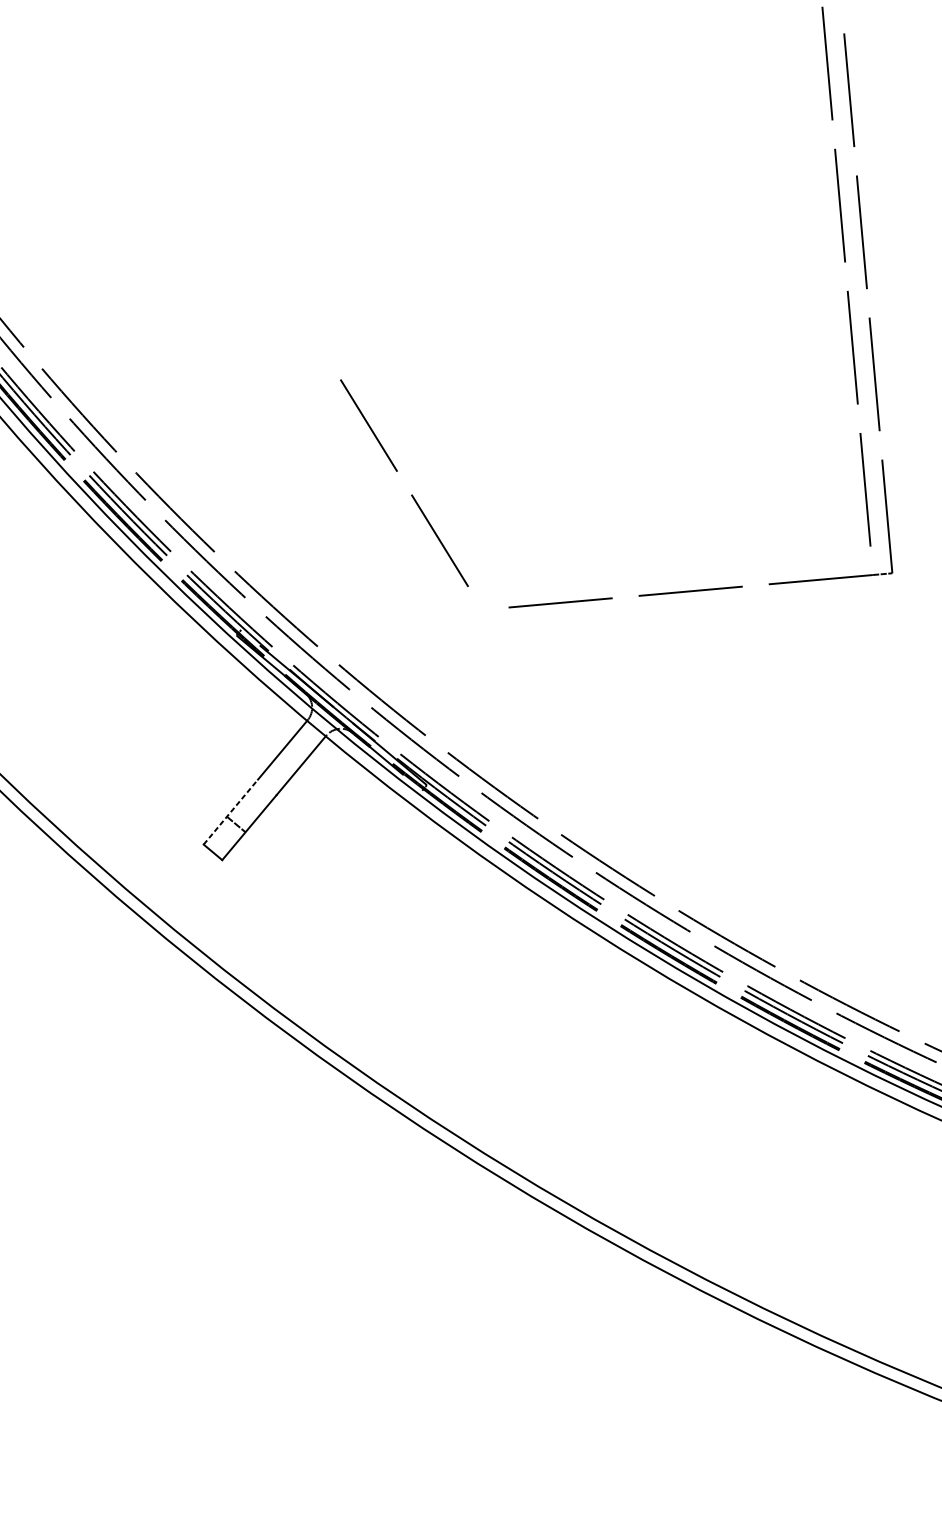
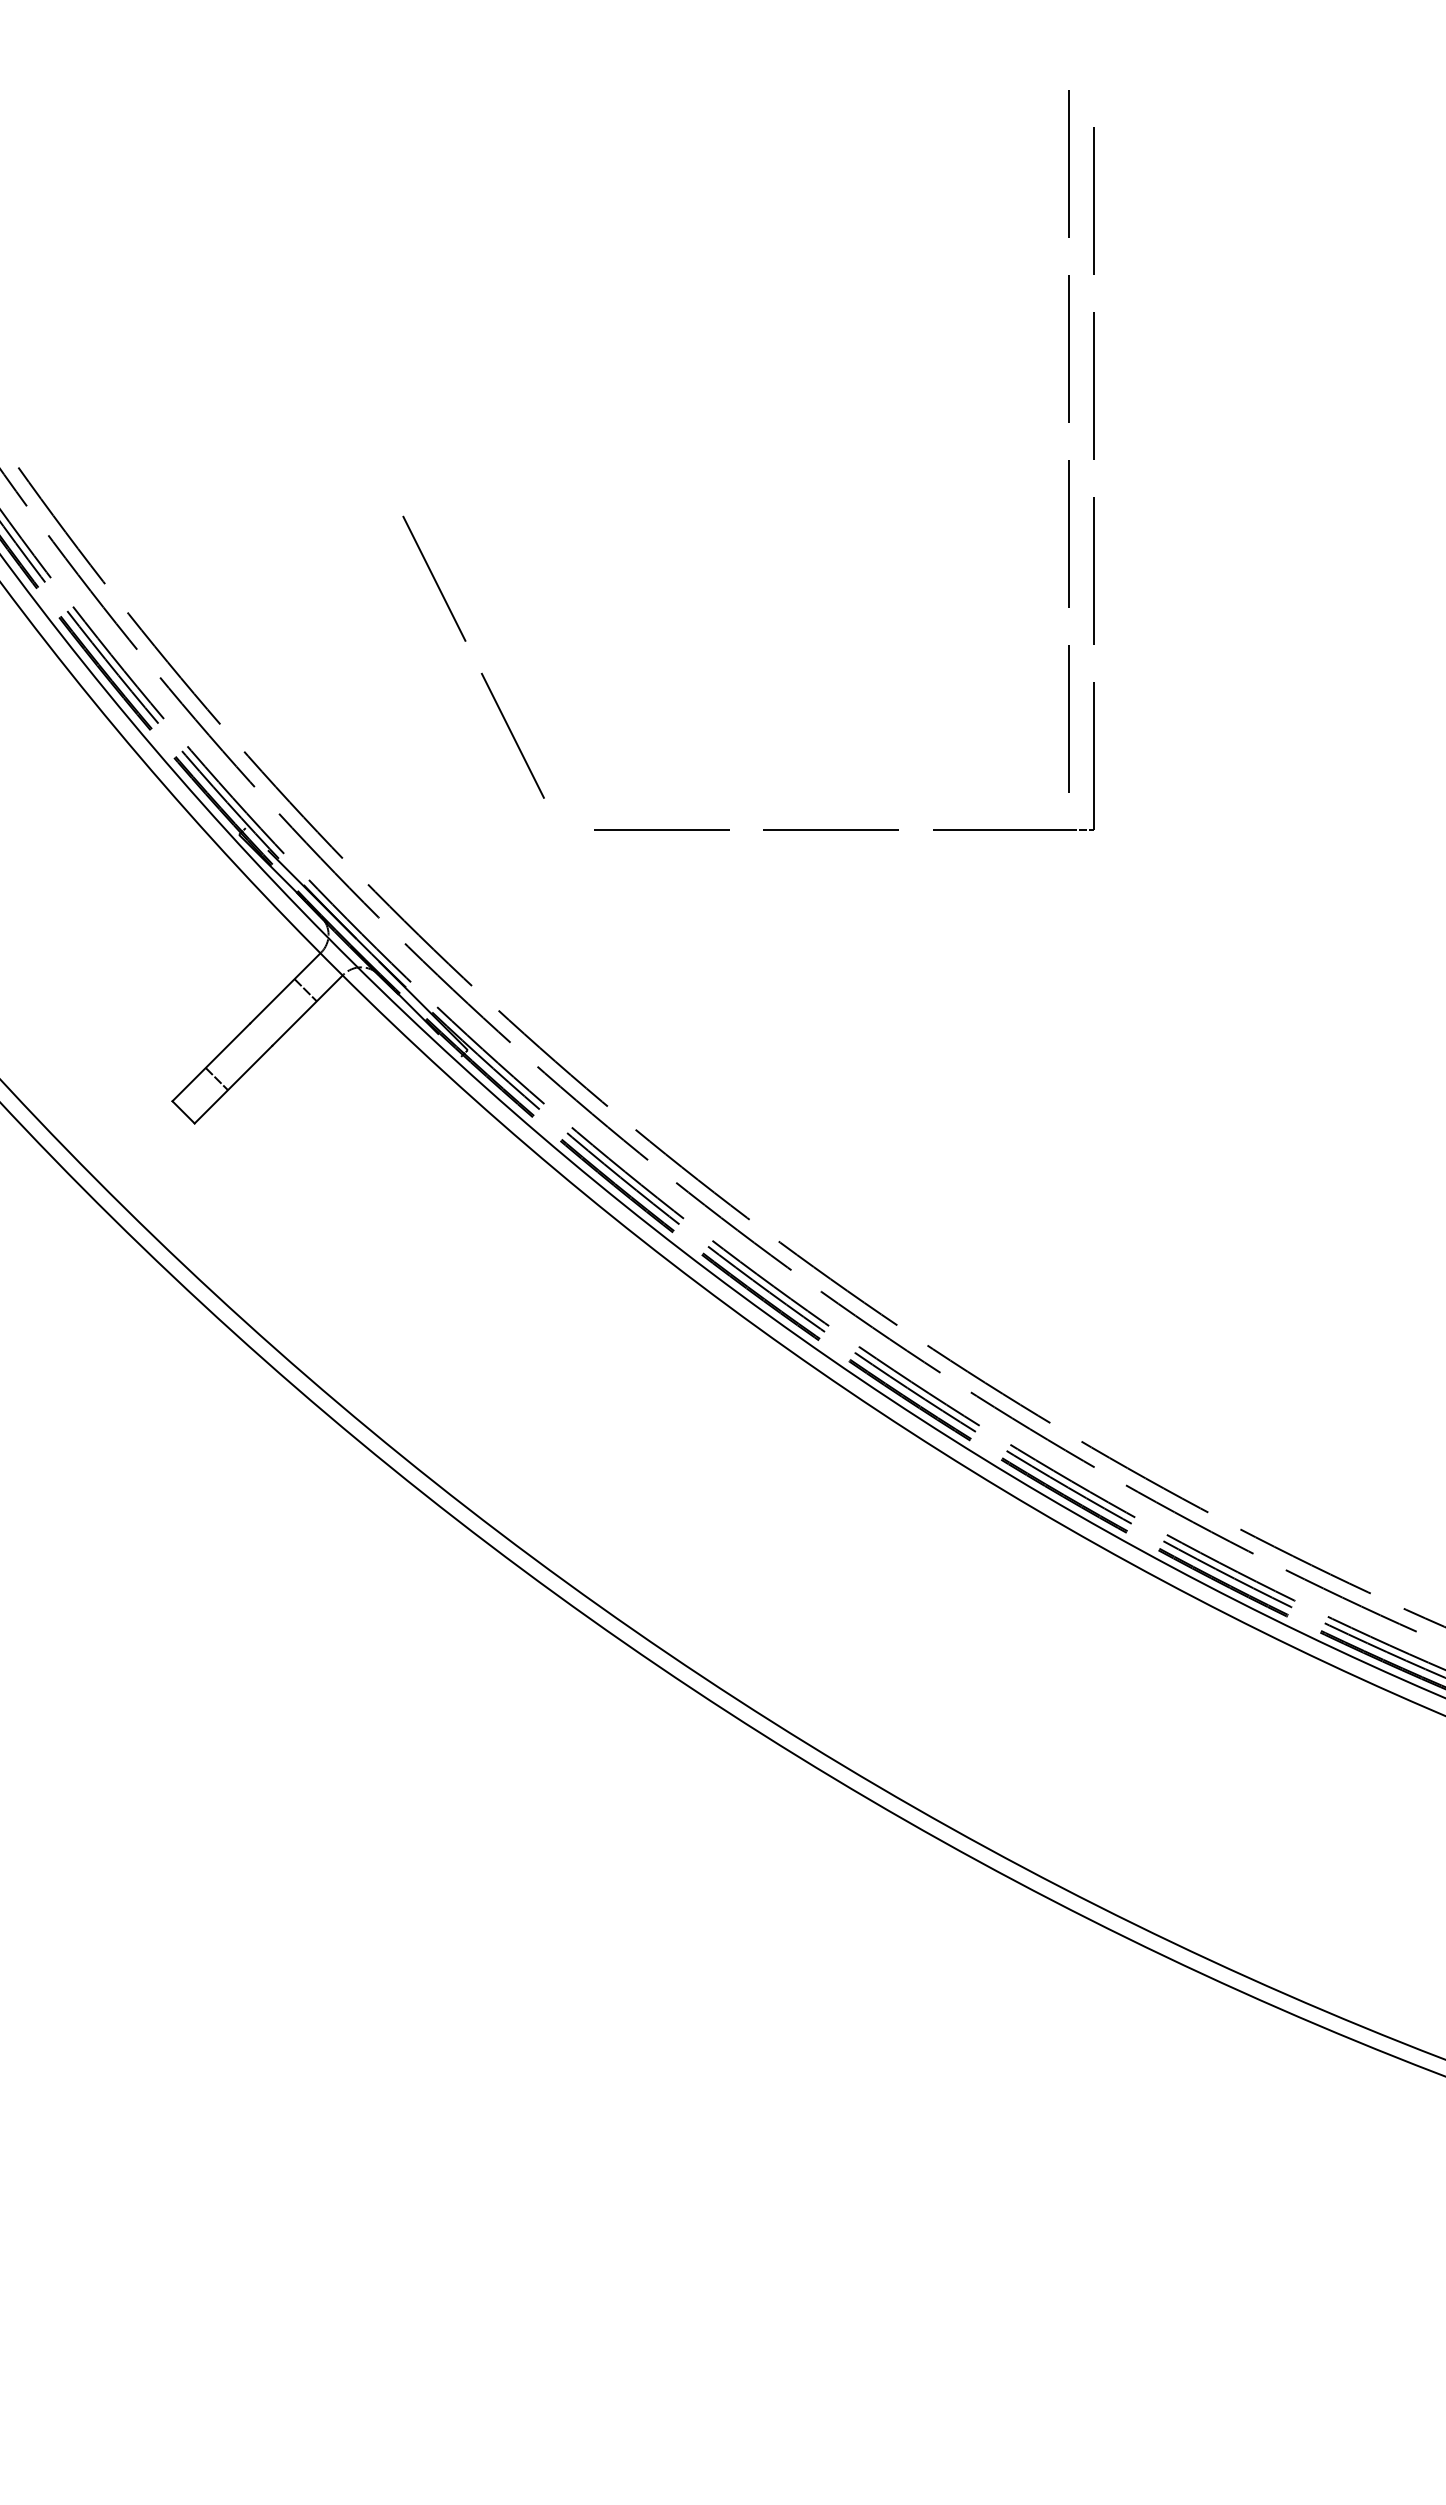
line: (298, 750) -> (305, 990), added
line: (231, 812) -> (211, 1062), dashed -> solid

